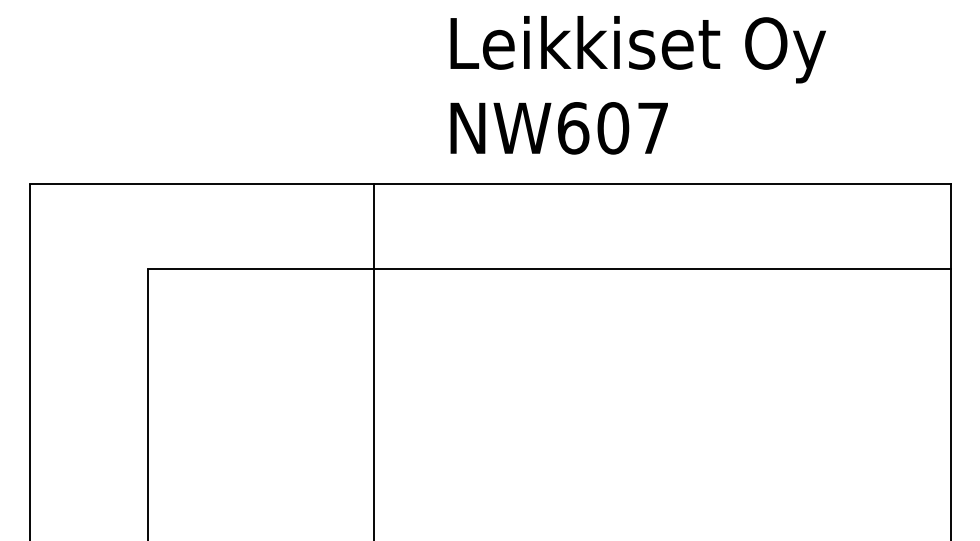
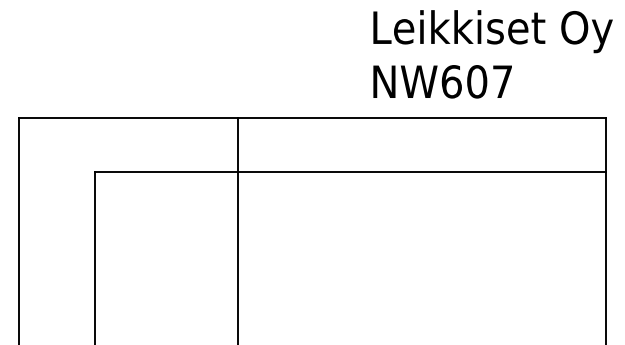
text: (637, 85) -> (492, 54), moved

